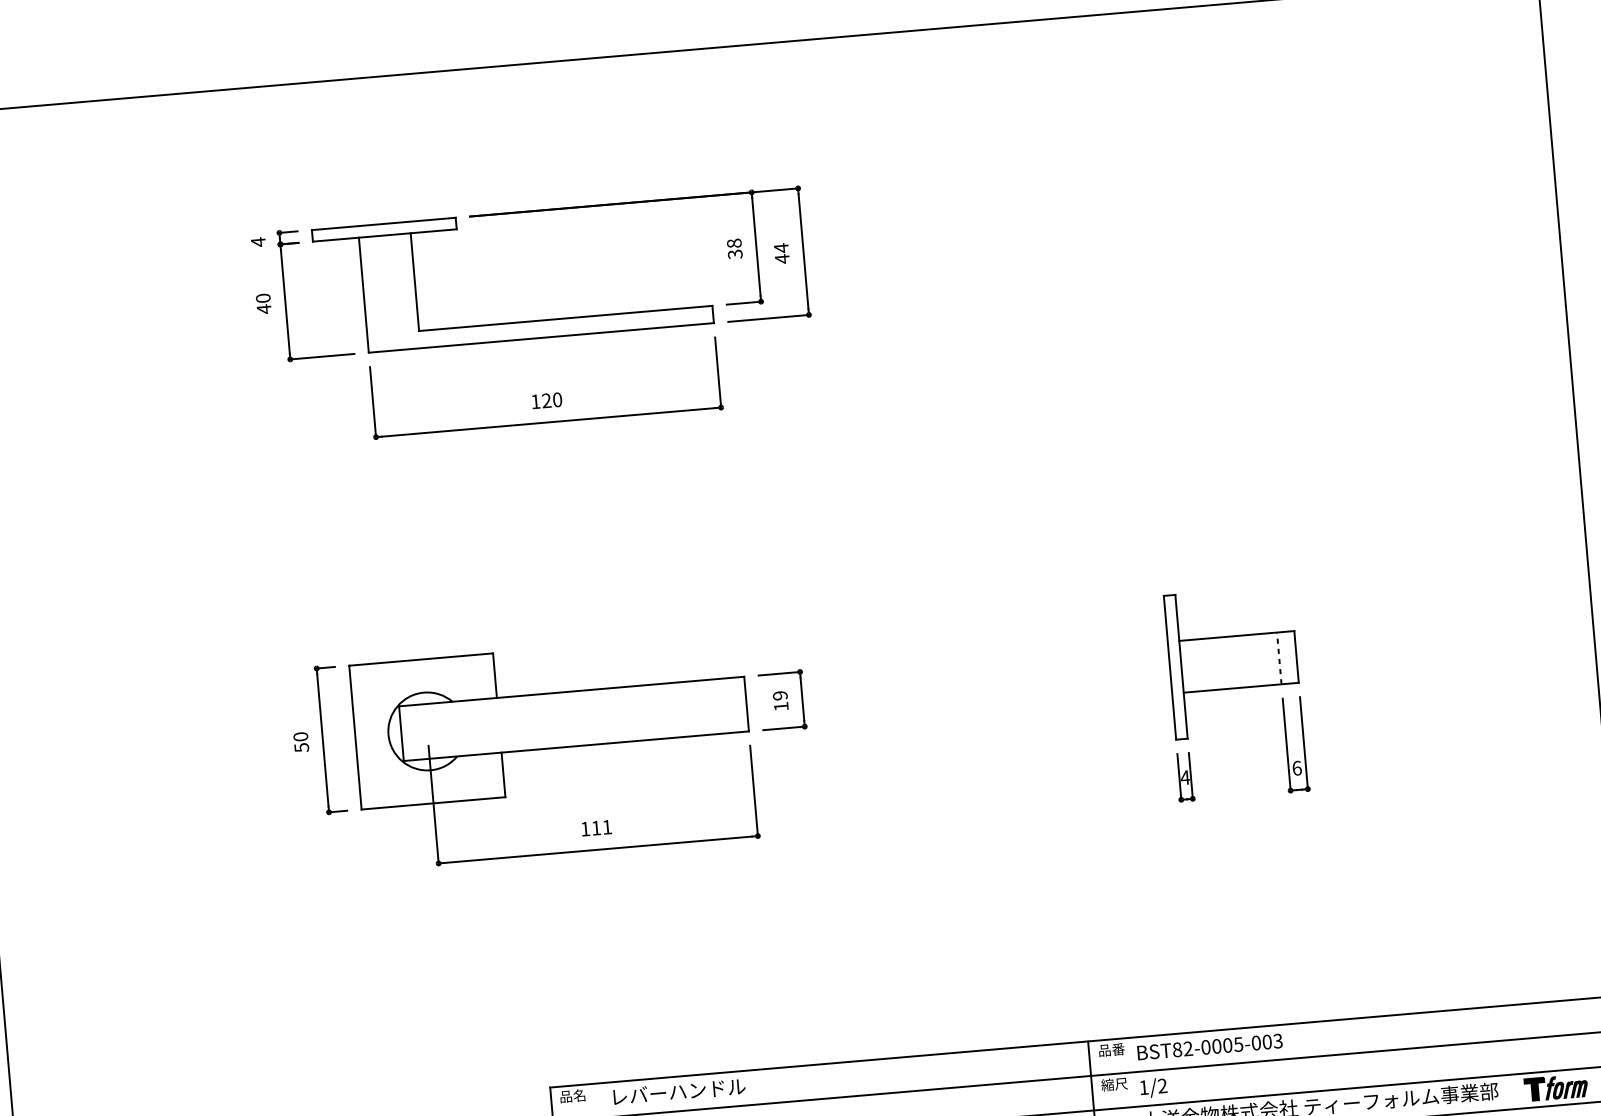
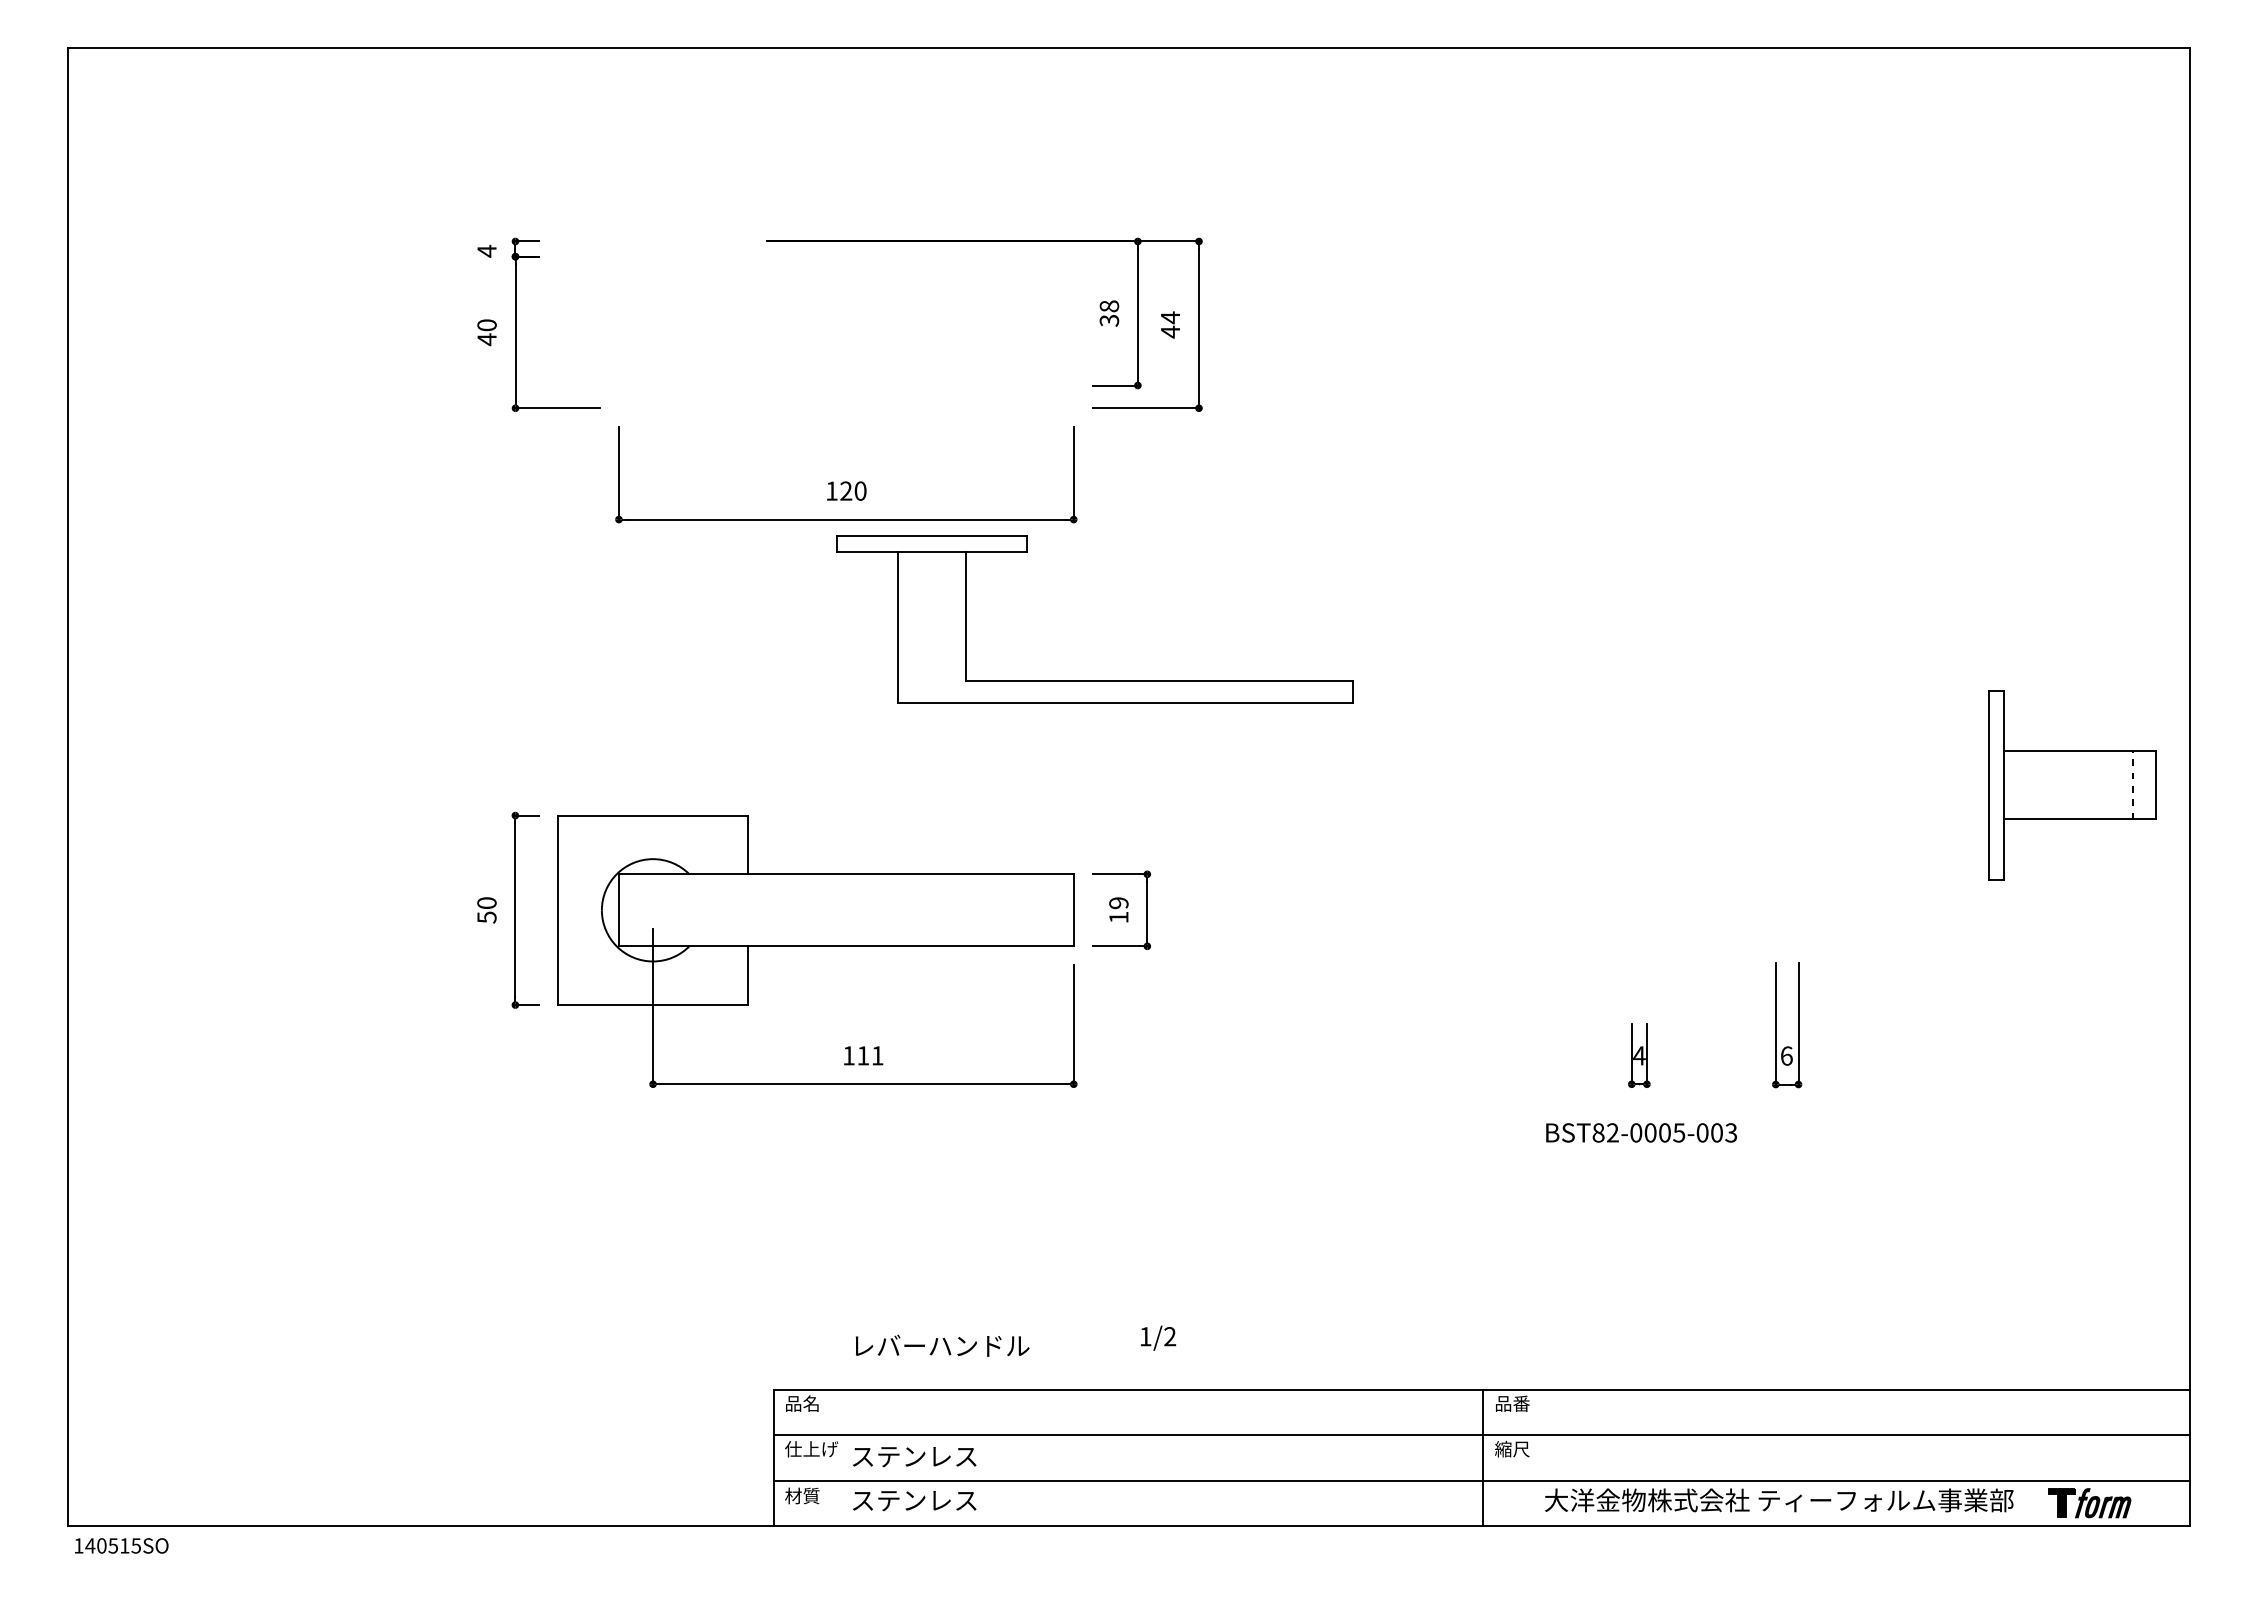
part: (516, 322) -> (1094, 680), moved
part: (1233, 662) -> (2072, 785), moved
text: (1209, 1046) -> (1641, 1132), moved
text: (1153, 1087) -> (1158, 1337), moved
text: (679, 1091) -> (942, 1345), moved

